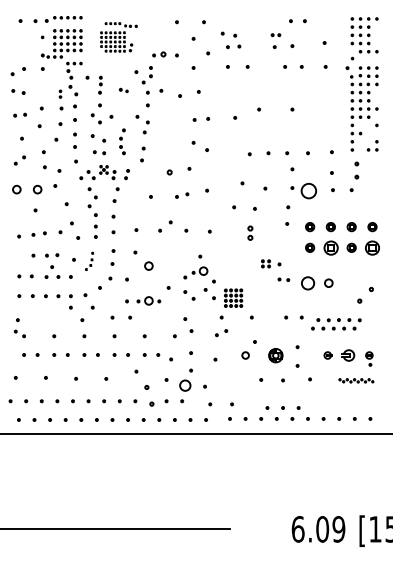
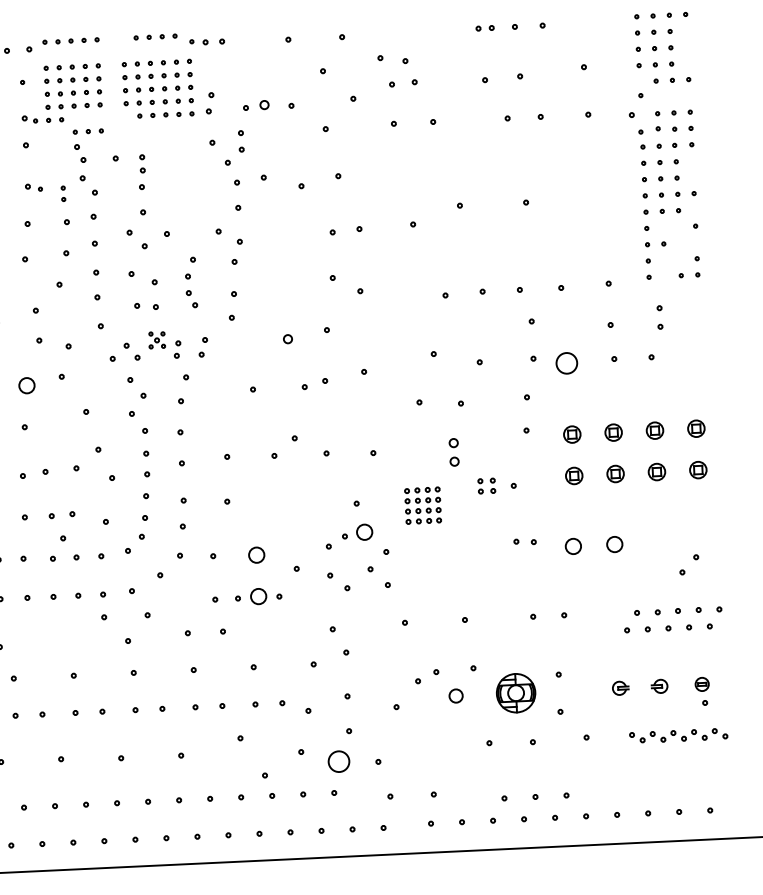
part: (275, 35) -> (484, 29), moved
part: (118, 37) -> (173, 75), size x1.43
part: (123, 89) -> (33, 185), moved
part: (356, 169) -> (659, 315), size x0.71
circle: (309, 191) -> (567, 363), size x0.71
part: (330, 247) -> (614, 473), size x0.62
part: (372, 247) -> (698, 469), size x0.62
part: (89, 261) -> (136, 523), size x1.67
part: (271, 263) -> (497, 484), moved
circle: (148, 265) -> (255, 553), moved
circle: (307, 282) -> (572, 545), size x0.62
part: (365, 294) -> (688, 563), size x0.62
part: (233, 297) -> (422, 504), moved
part: (336, 324) -> (673, 619), moved
part: (221, 333) -> (427, 677), moved
part: (275, 355) -> (515, 693), size x1.43
part: (347, 355) -> (658, 686), size x0.62
part: (356, 380) -> (678, 735), size x1.43
part: (149, 396) -> (268, 786), size x0.62

